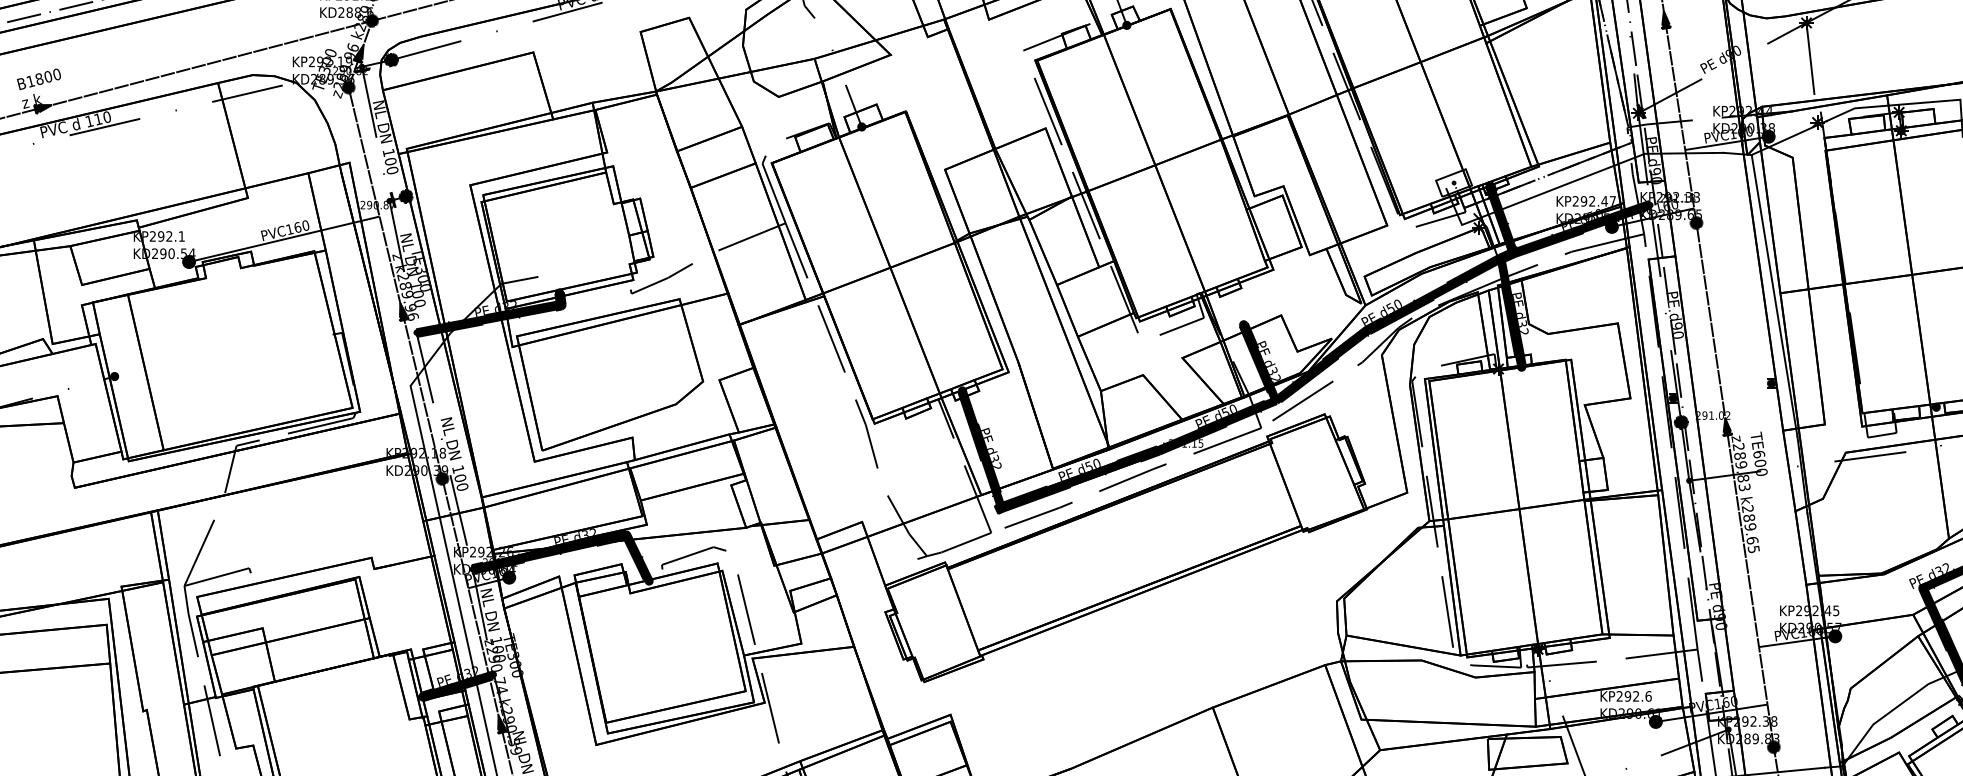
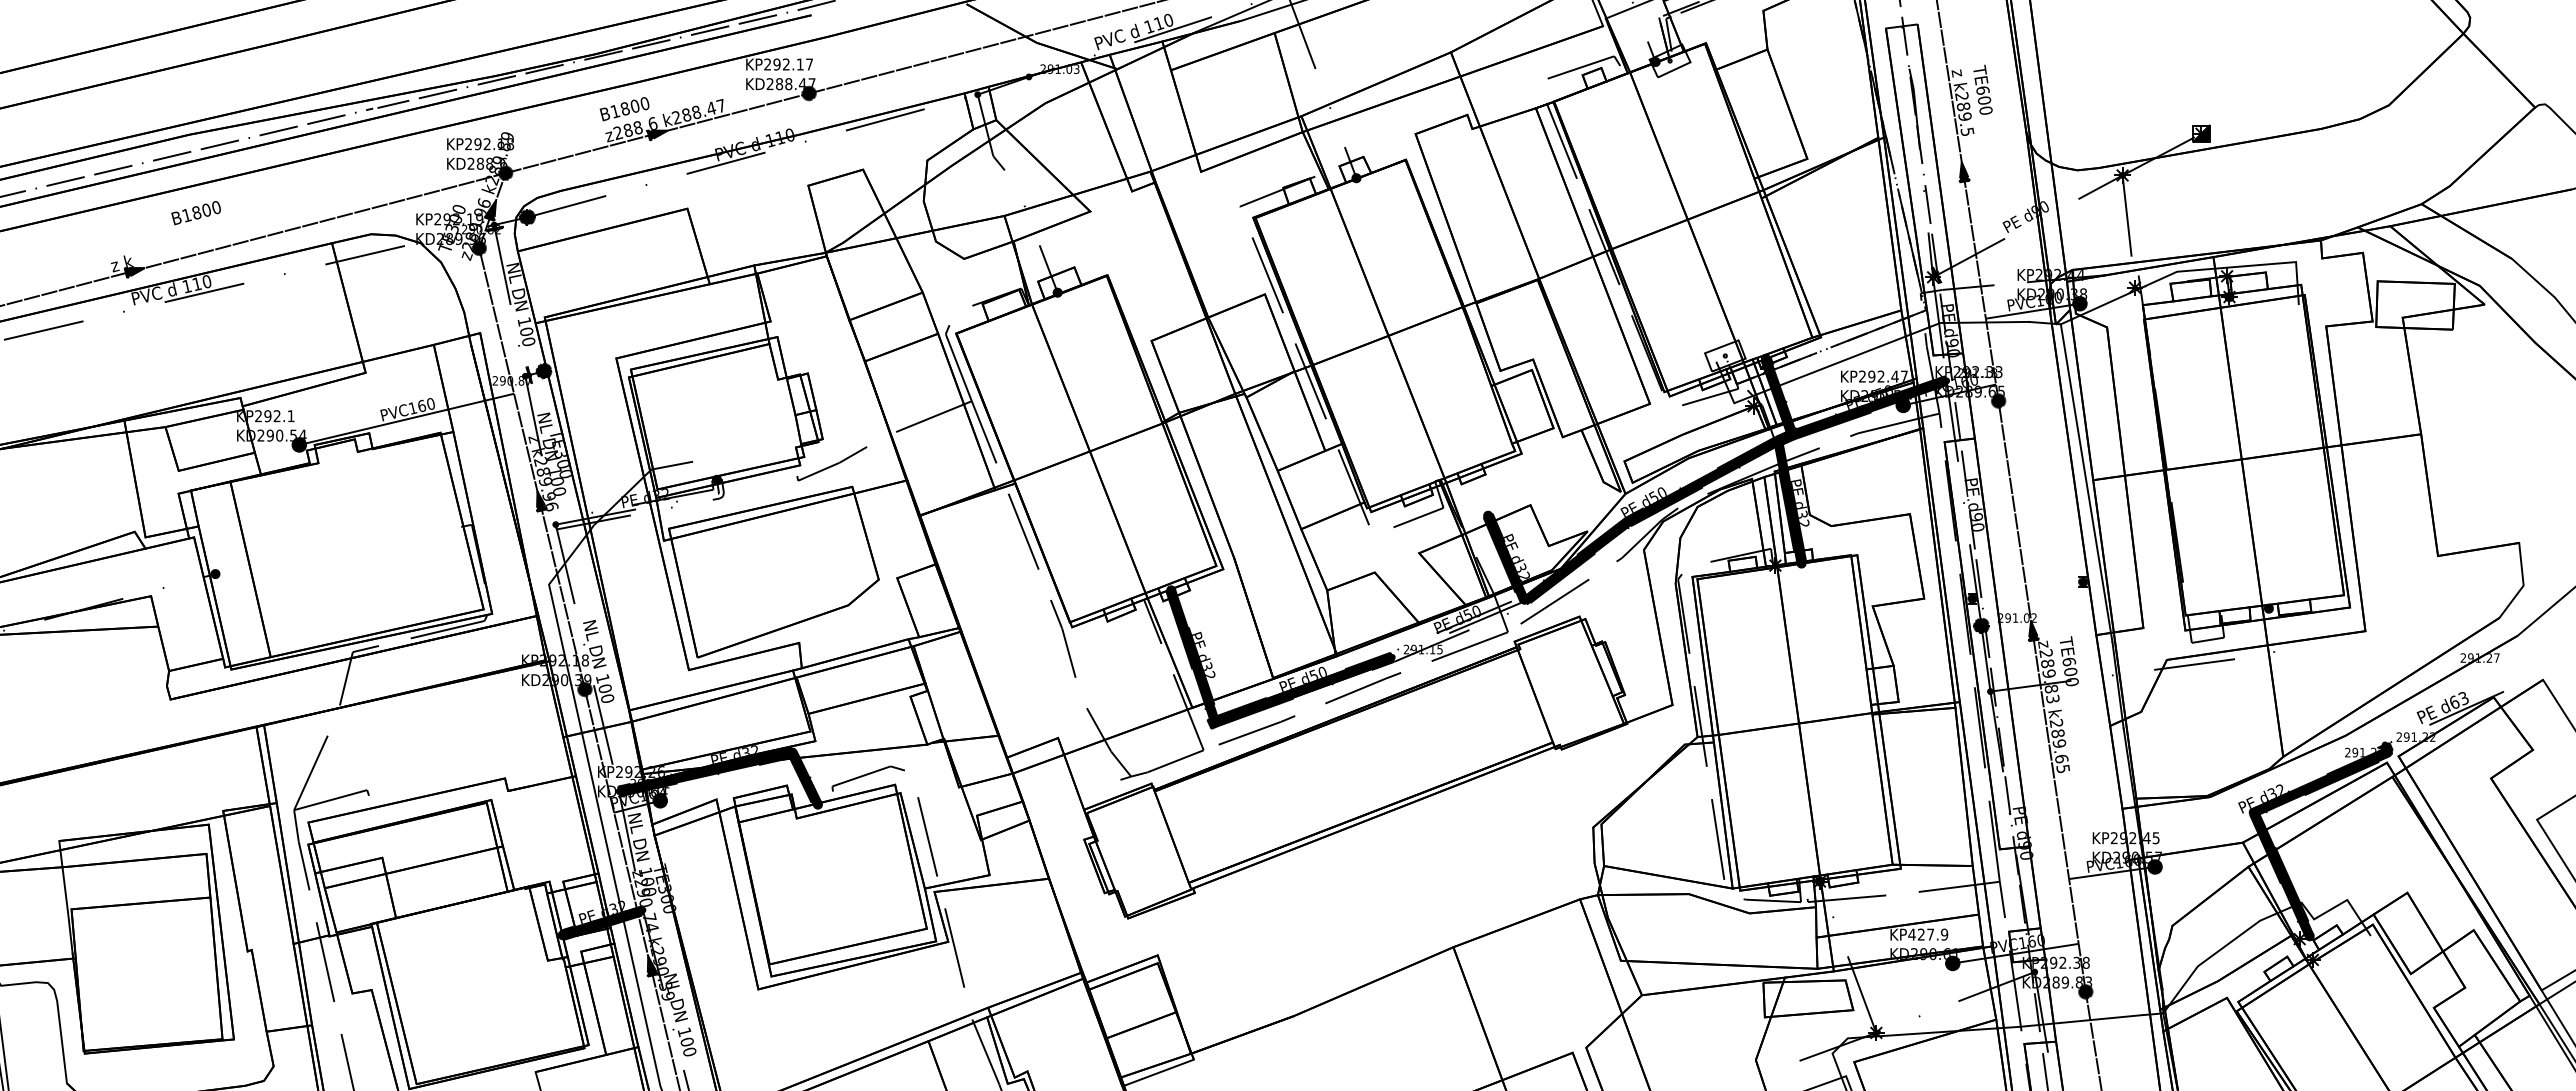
text: (38, 79) -> (195, 213), moved
fill: (489, 314) -> (638, 504), removed
fill: (1217, 424) -> (1458, 628), removed
text: (1634, 696) -> (1928, 934), KP292.6 -> KP427.9

